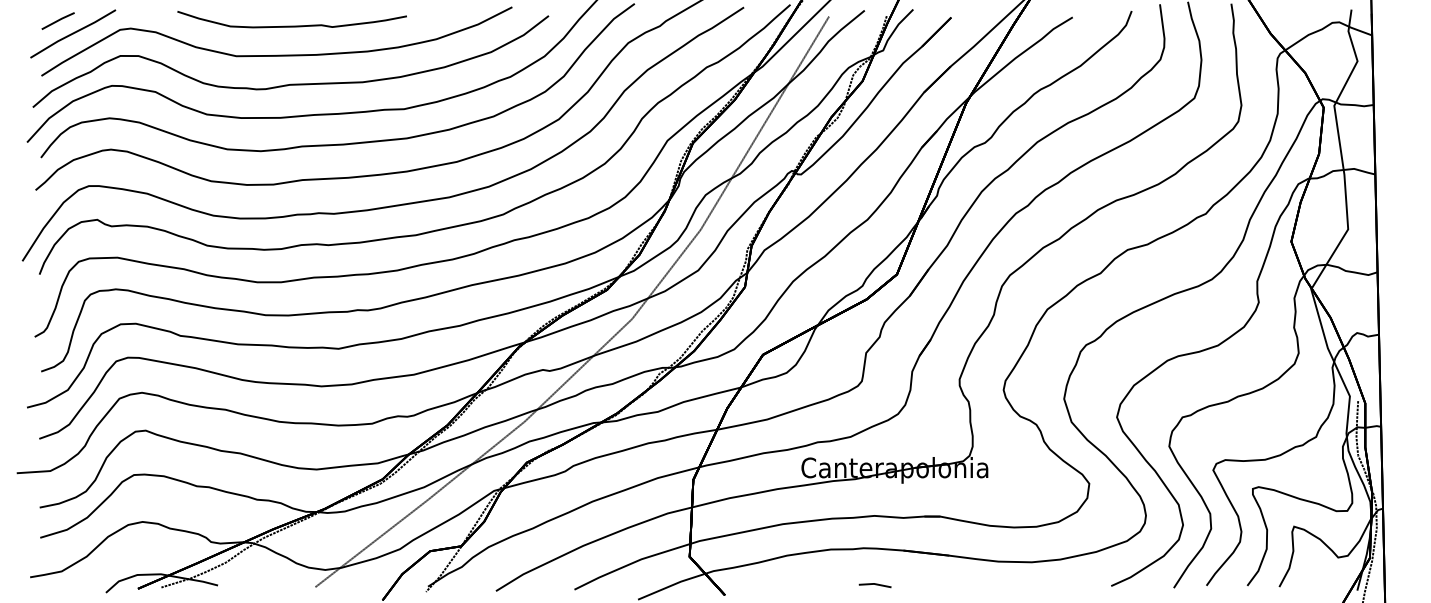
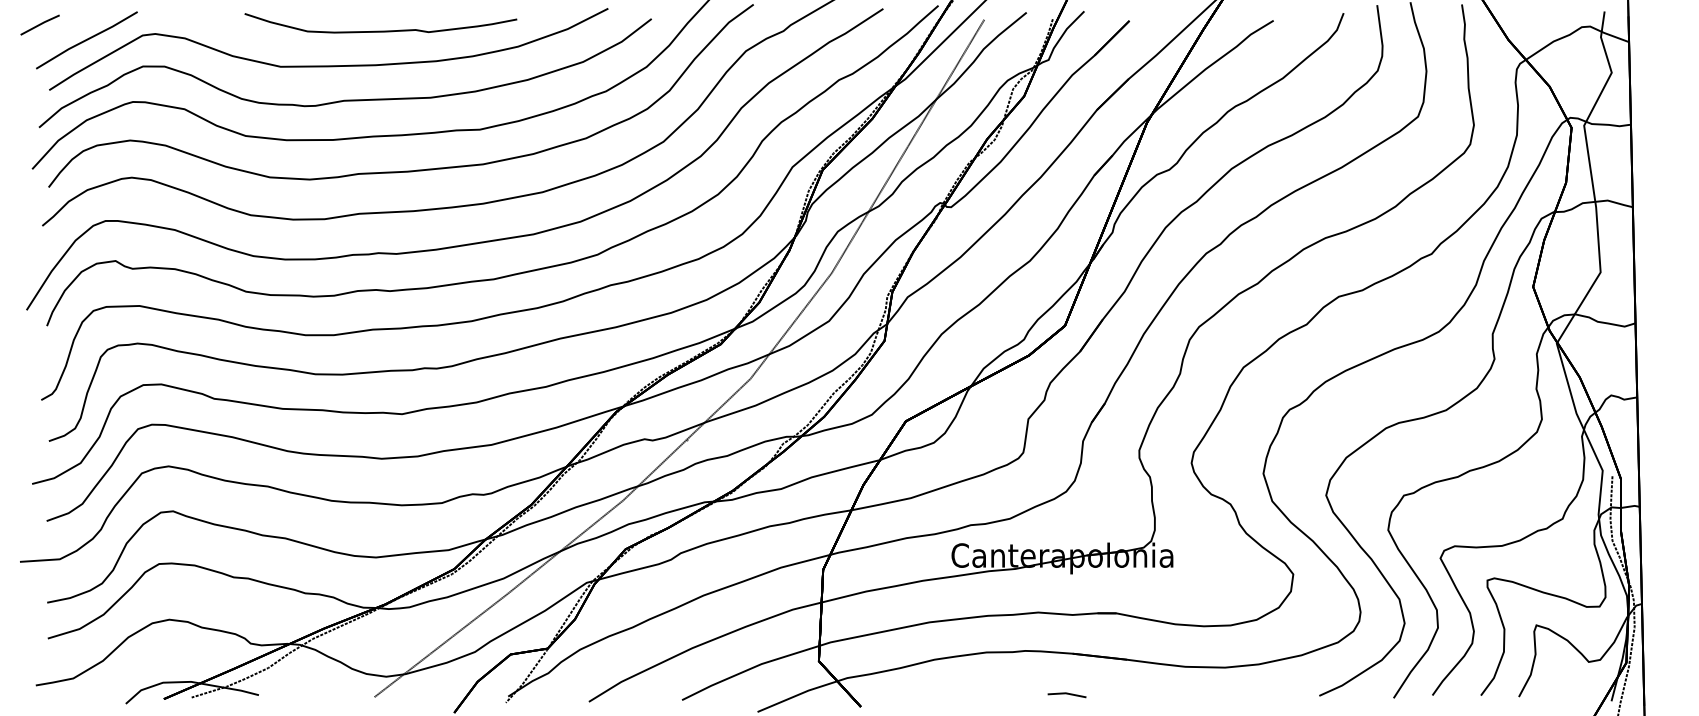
line: (57, 20) -> (39, 24), moved
curve: (291, 25) -> (380, 30), moved
part: (874, 585) -> (1066, 695), moved

